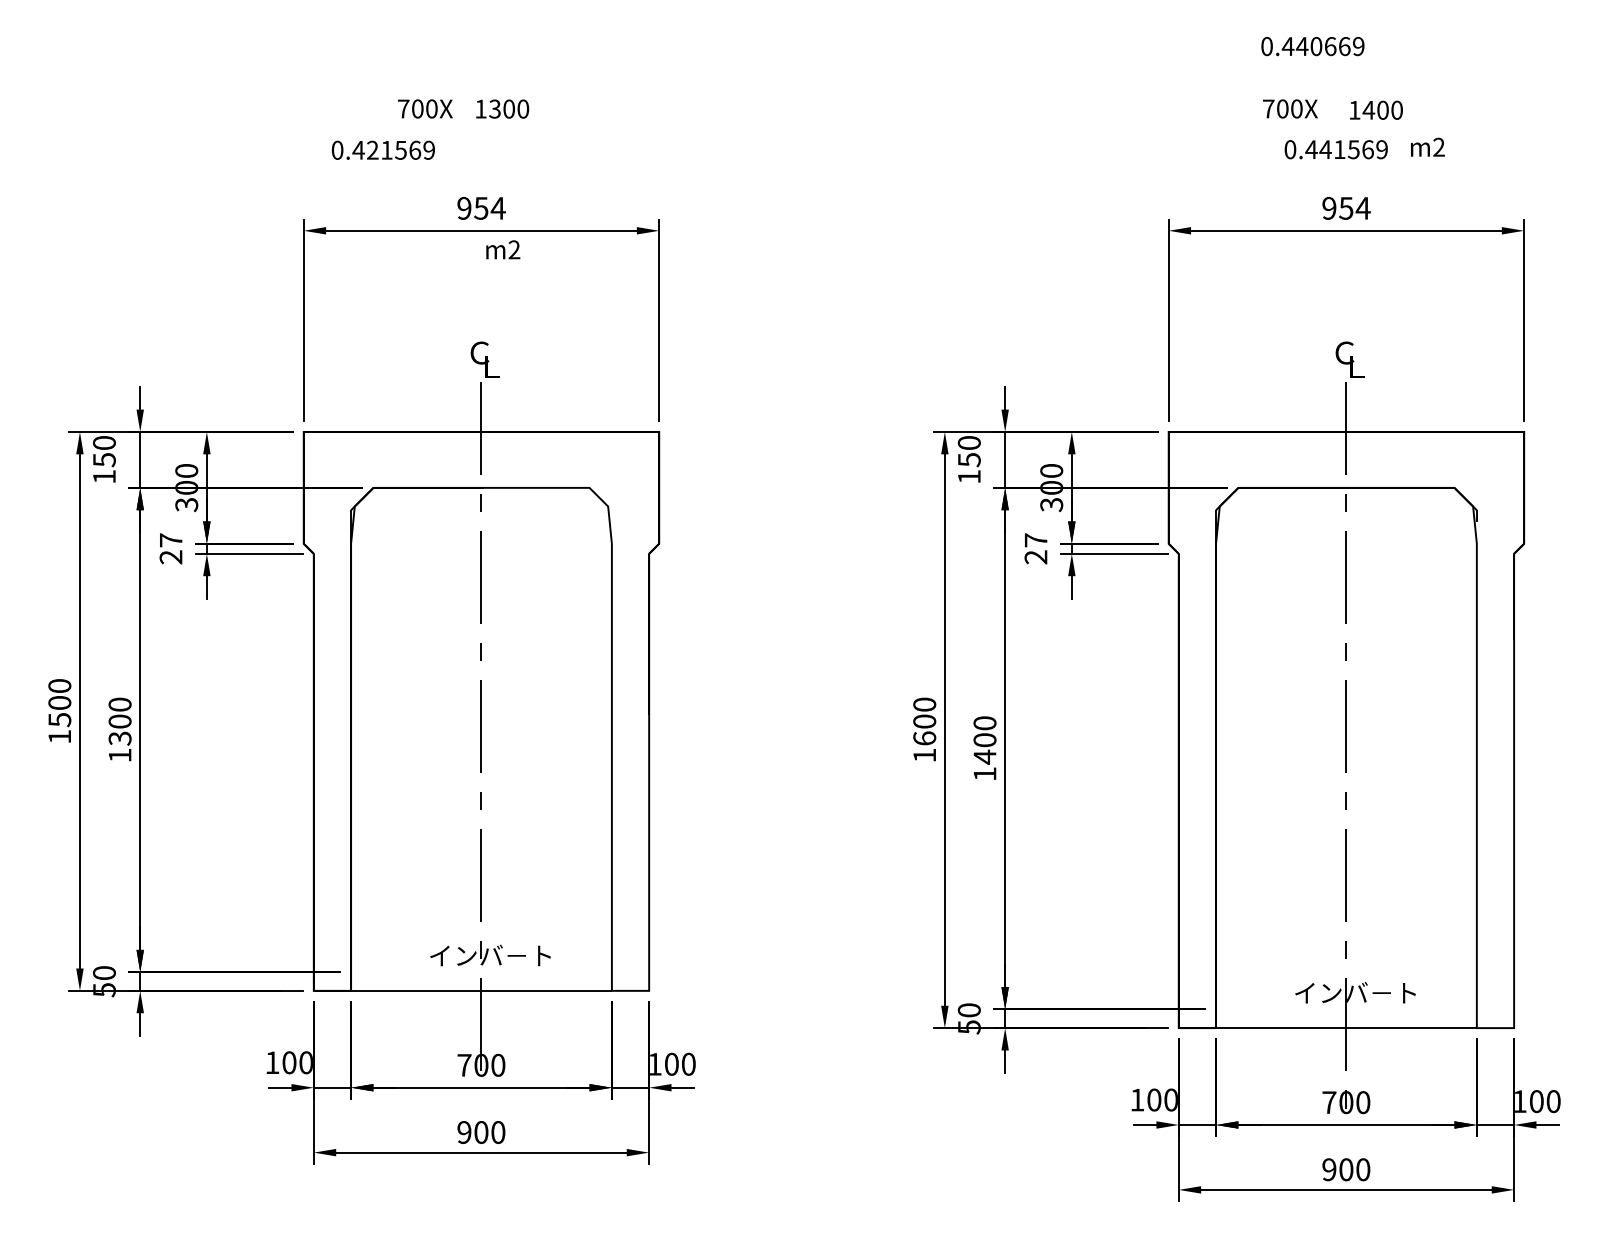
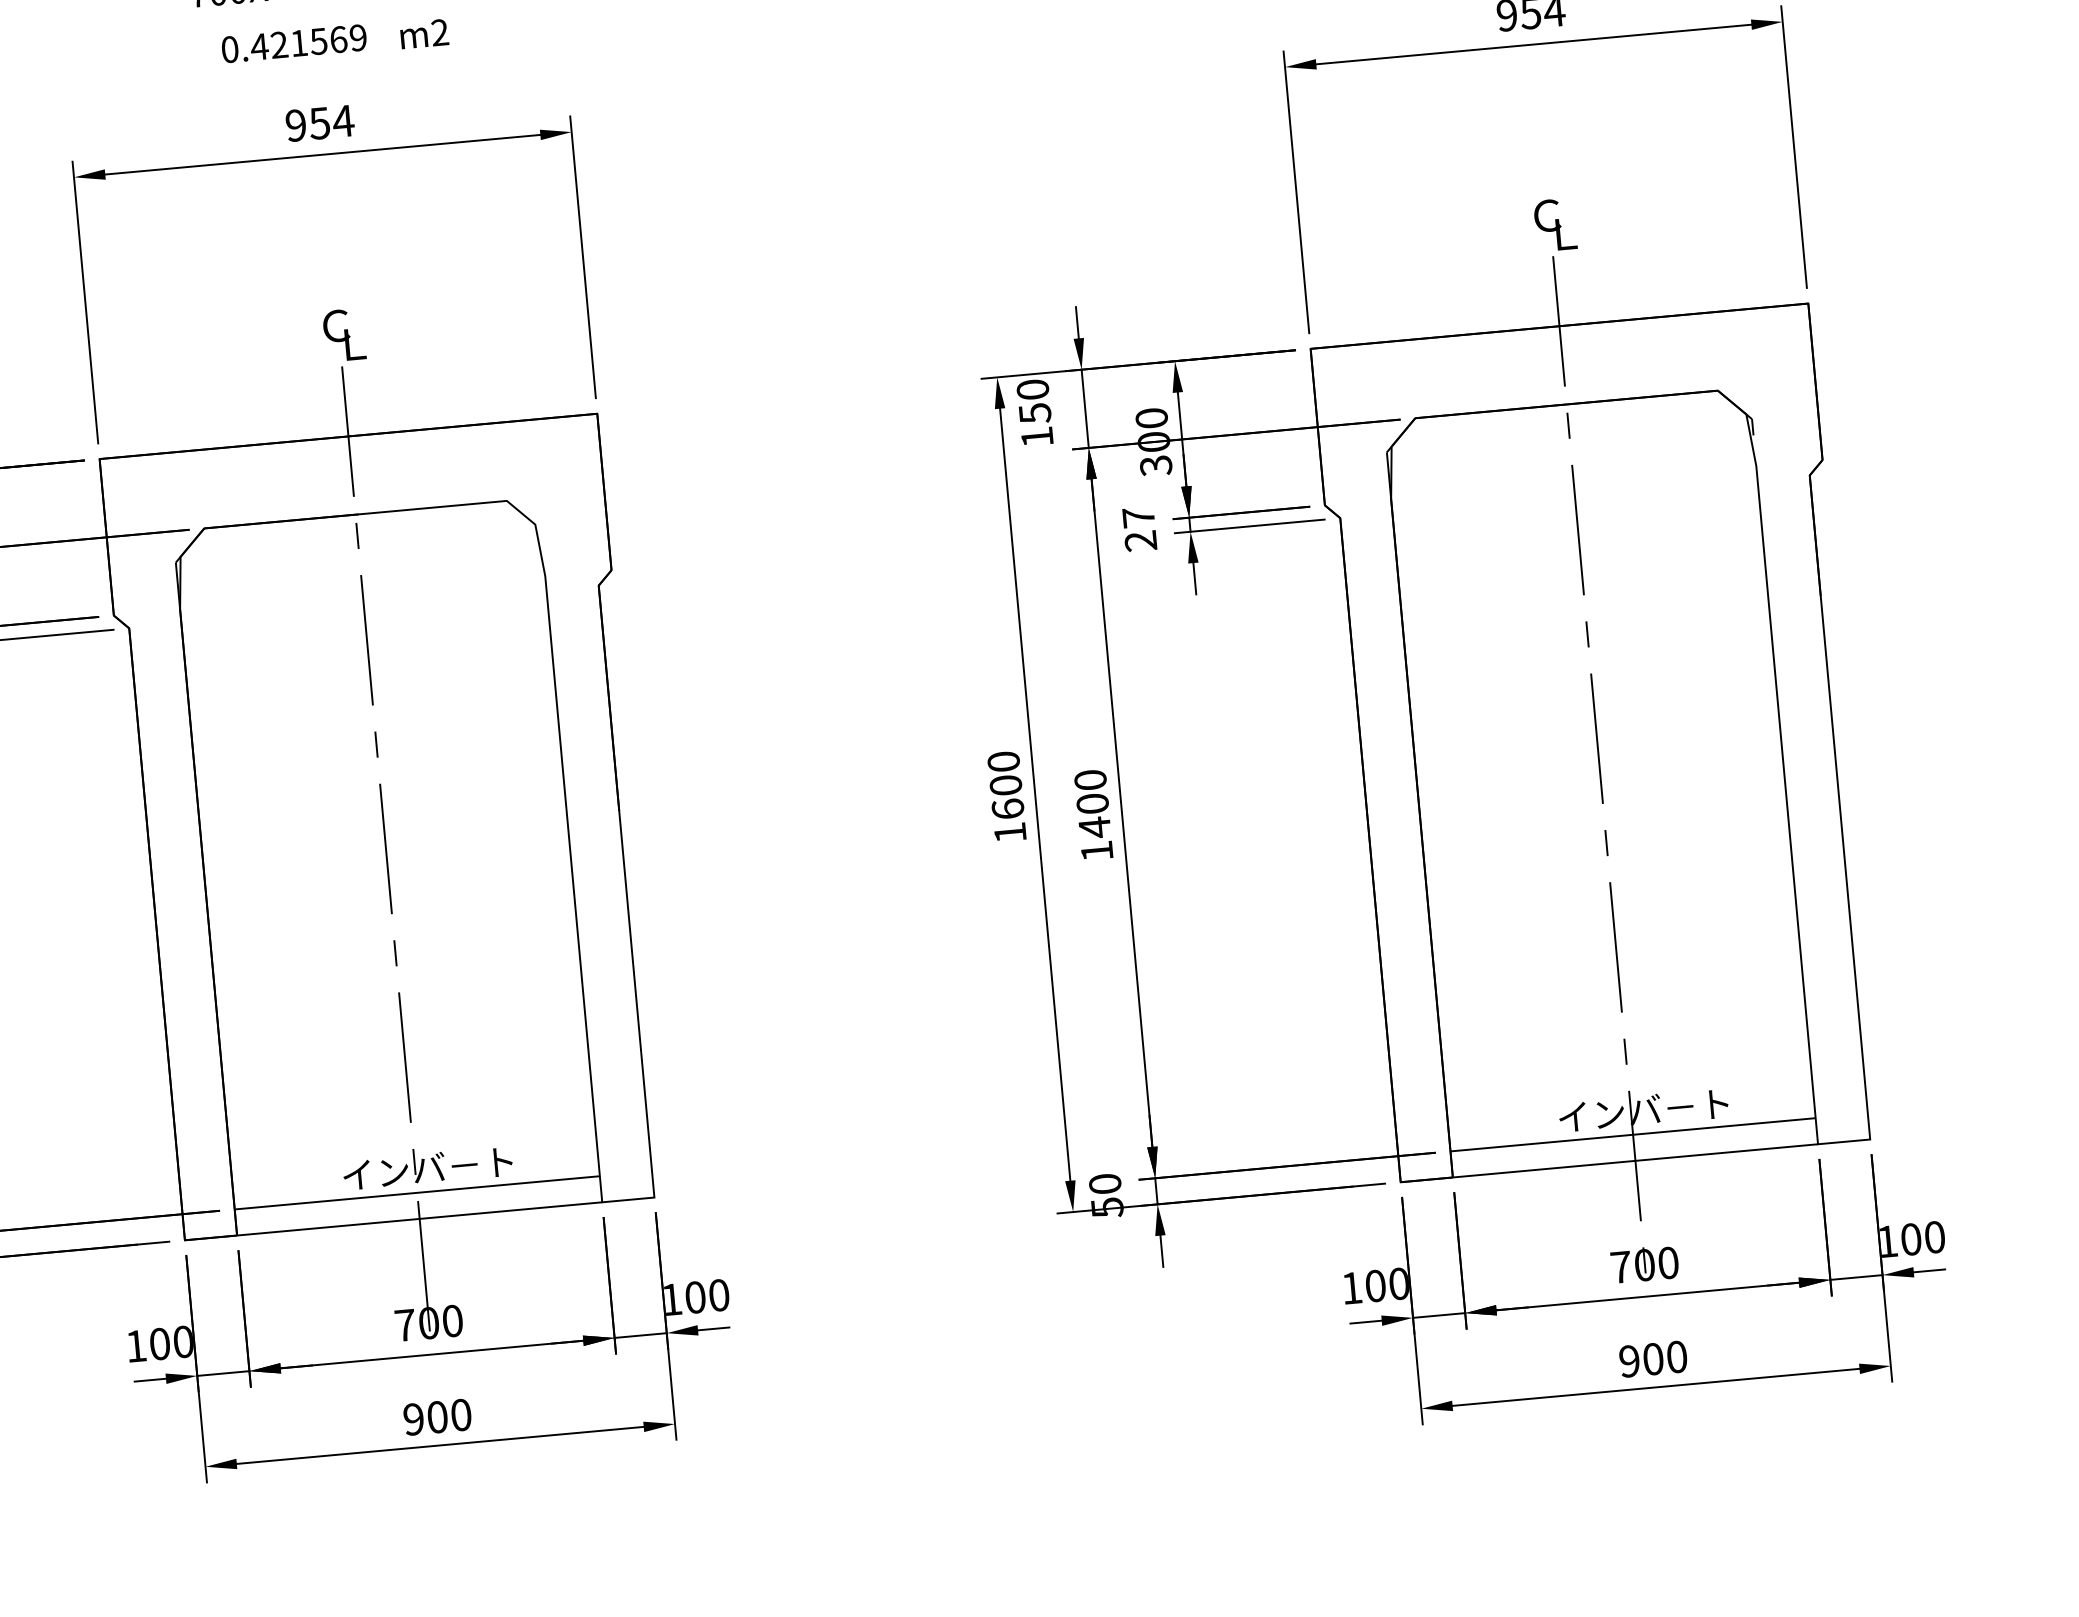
text: (382, 149) -> (292, 42), moved
text: (503, 249) -> (424, 33), moved
line: (481, 972) -> (417, 1193), added
line: (1346, 1009) -> (1633, 1134), added

